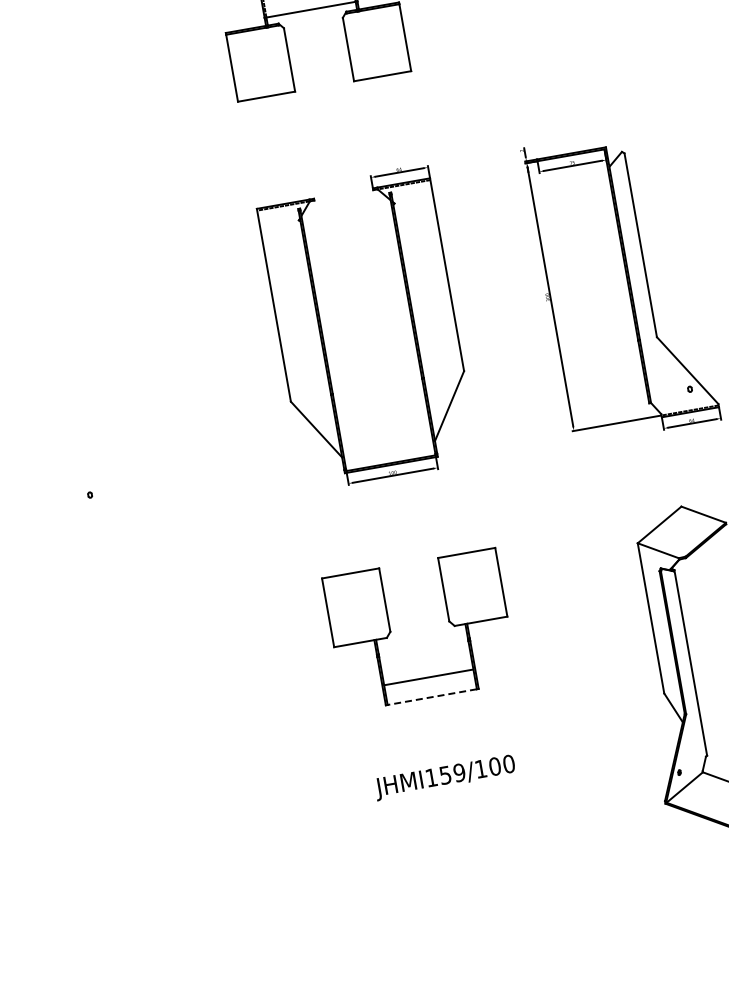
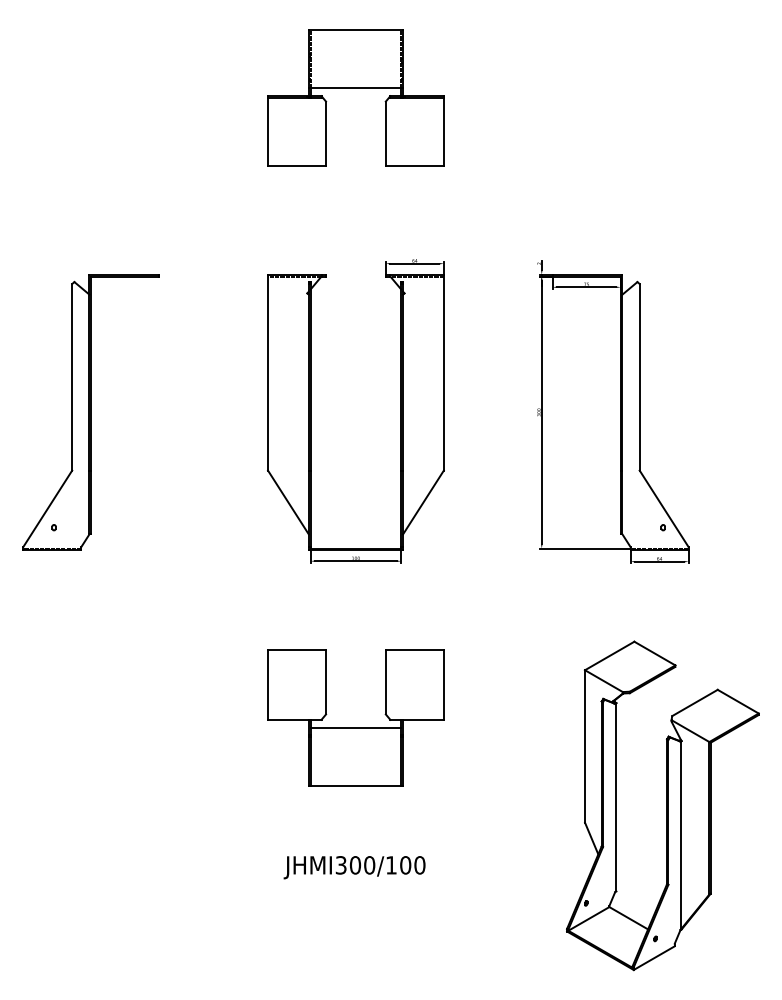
part: (106, 375) -> (90, 412), added
line: (428, 677) -> (355, 728), moved
line: (431, 697) -> (355, 786), dashed -> solid
text: (445, 775) -> (355, 865), JHMI159/100 -> JHMI300/100

